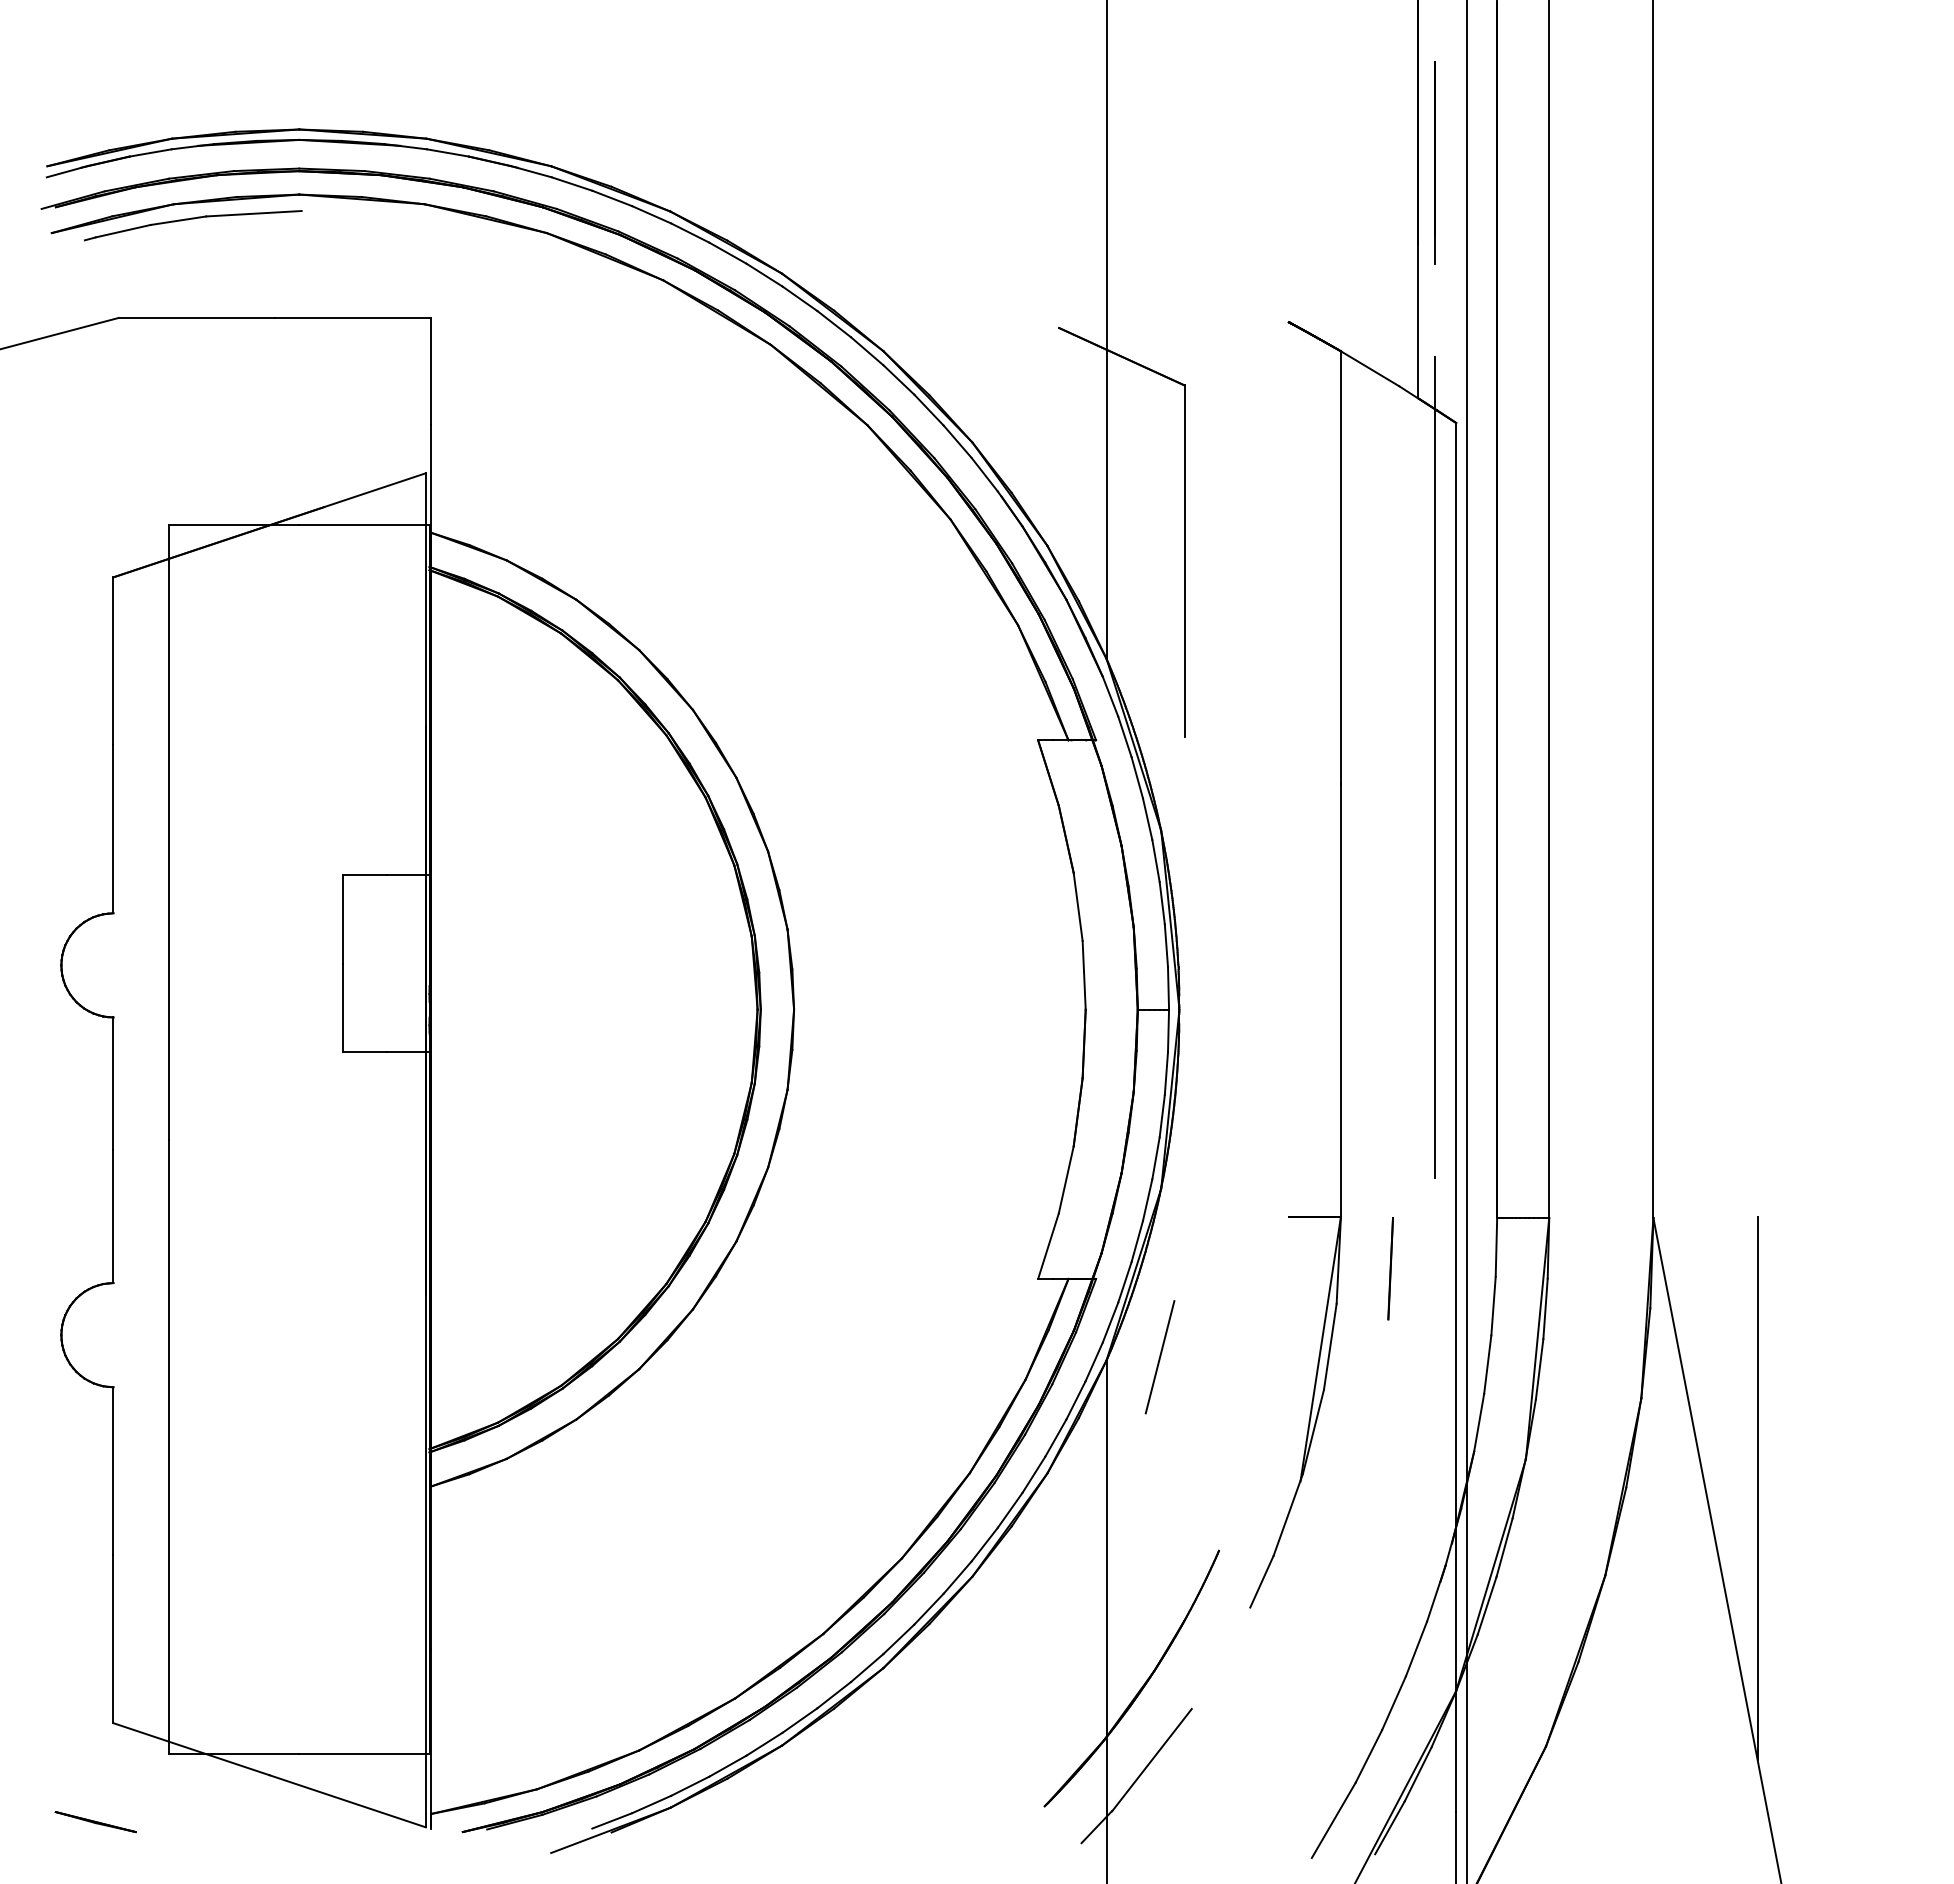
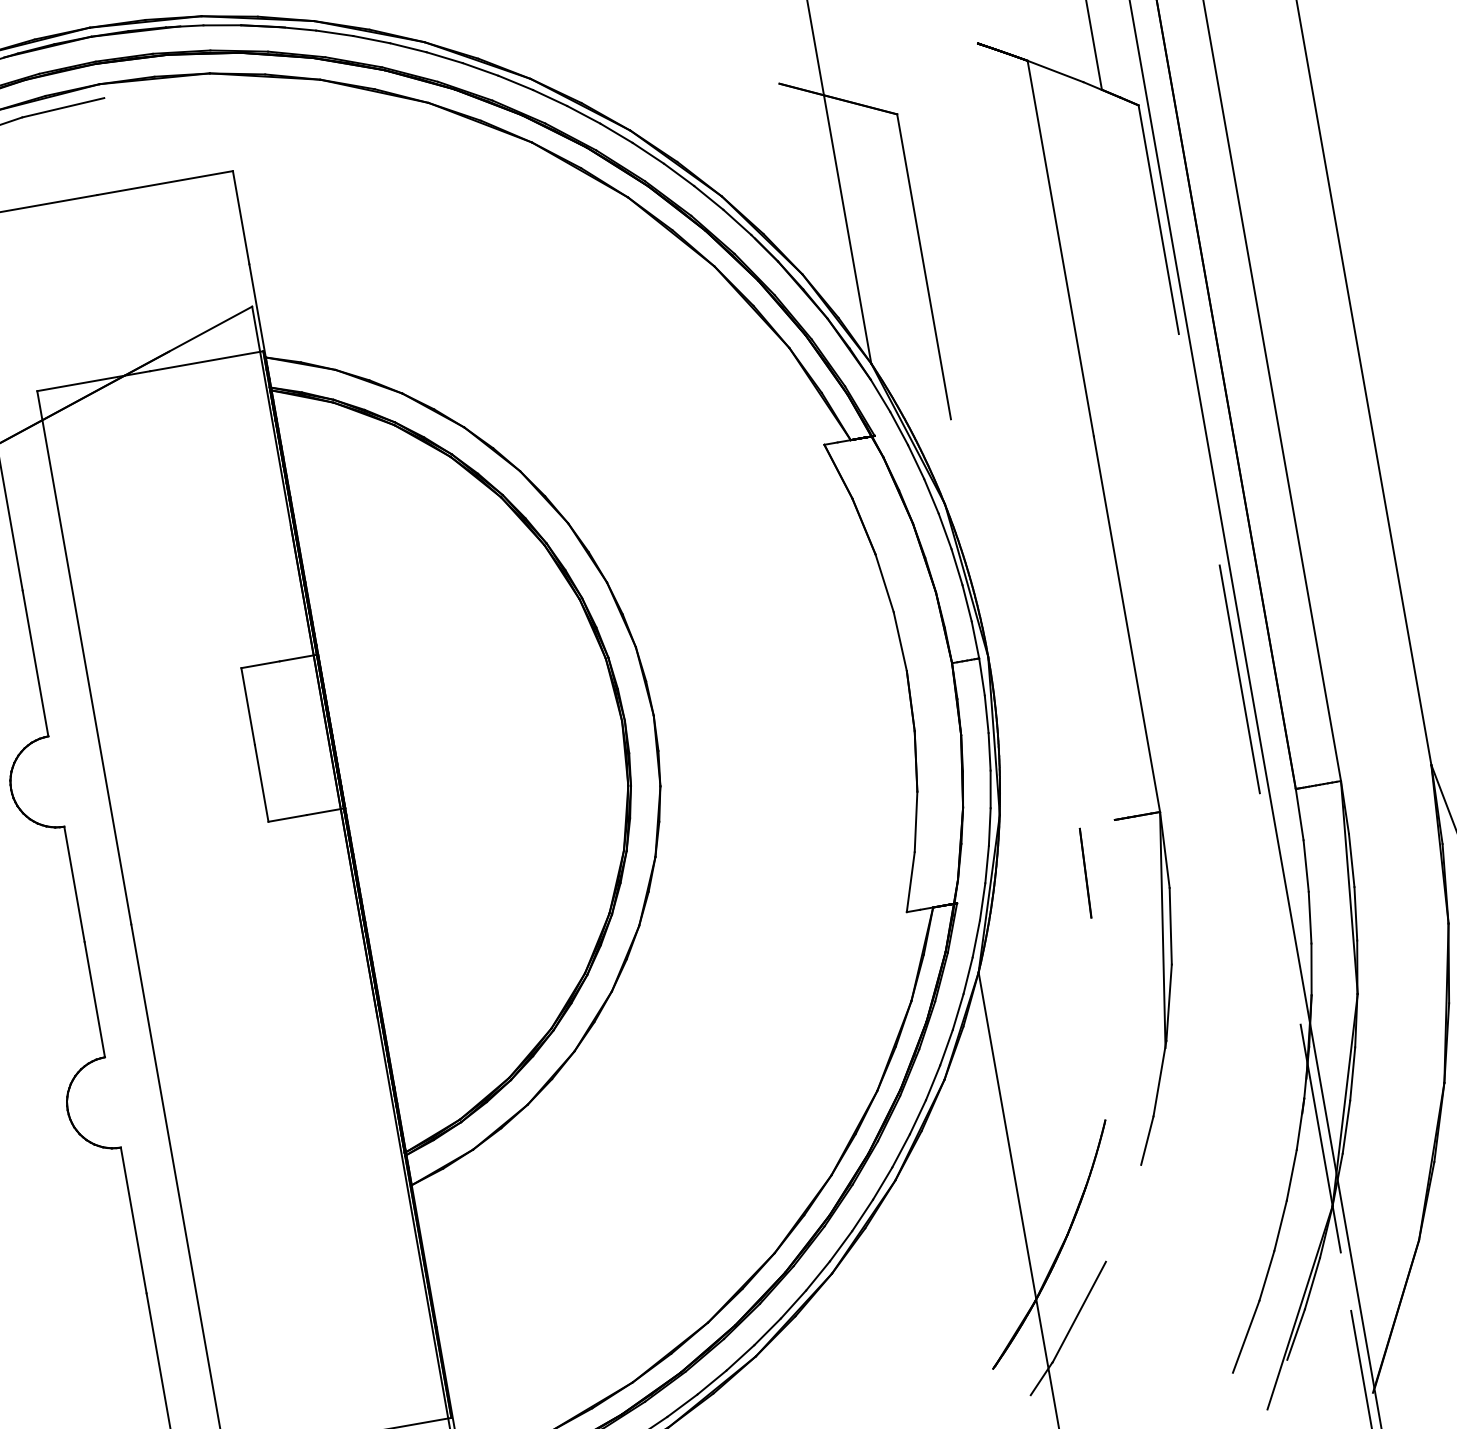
line: (1434, 767) -> (1172, 407), removed
line: (1456, 1117) -> (1245, 708), solid -> dashed
line: (1390, 1268) -> (1085, 873), moved
line: (1159, 1357) -> (1024, 961), removed

